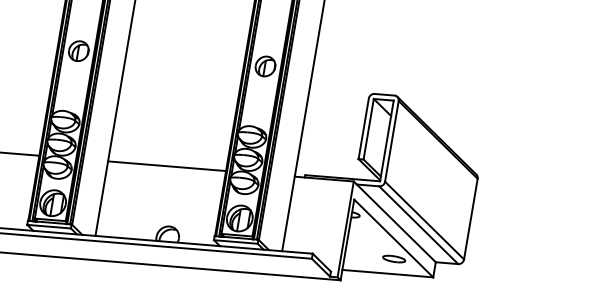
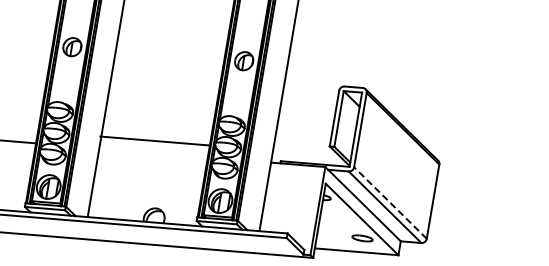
line: (166, 165) -> (154, 140), moved
line: (424, 220) -> (390, 202), solid -> dashed

